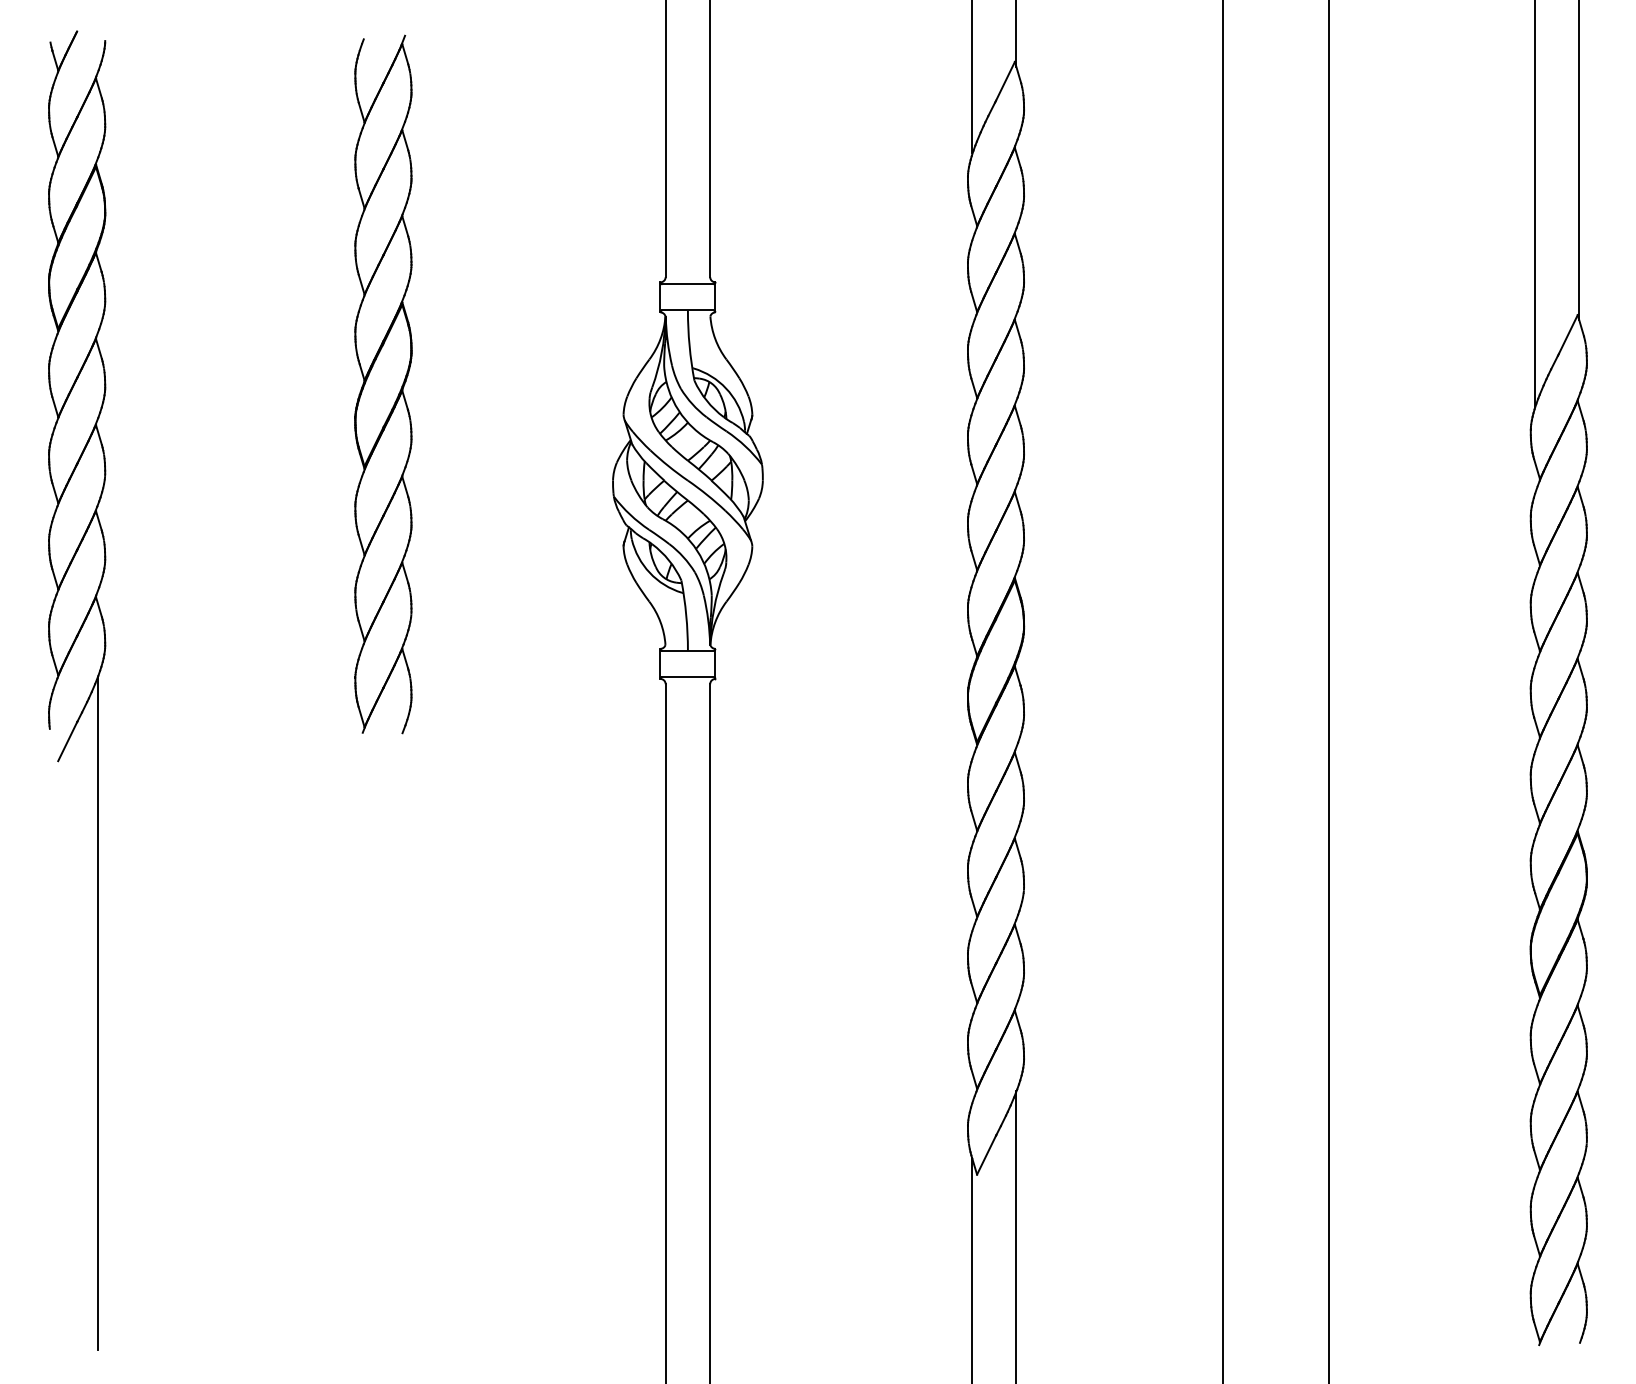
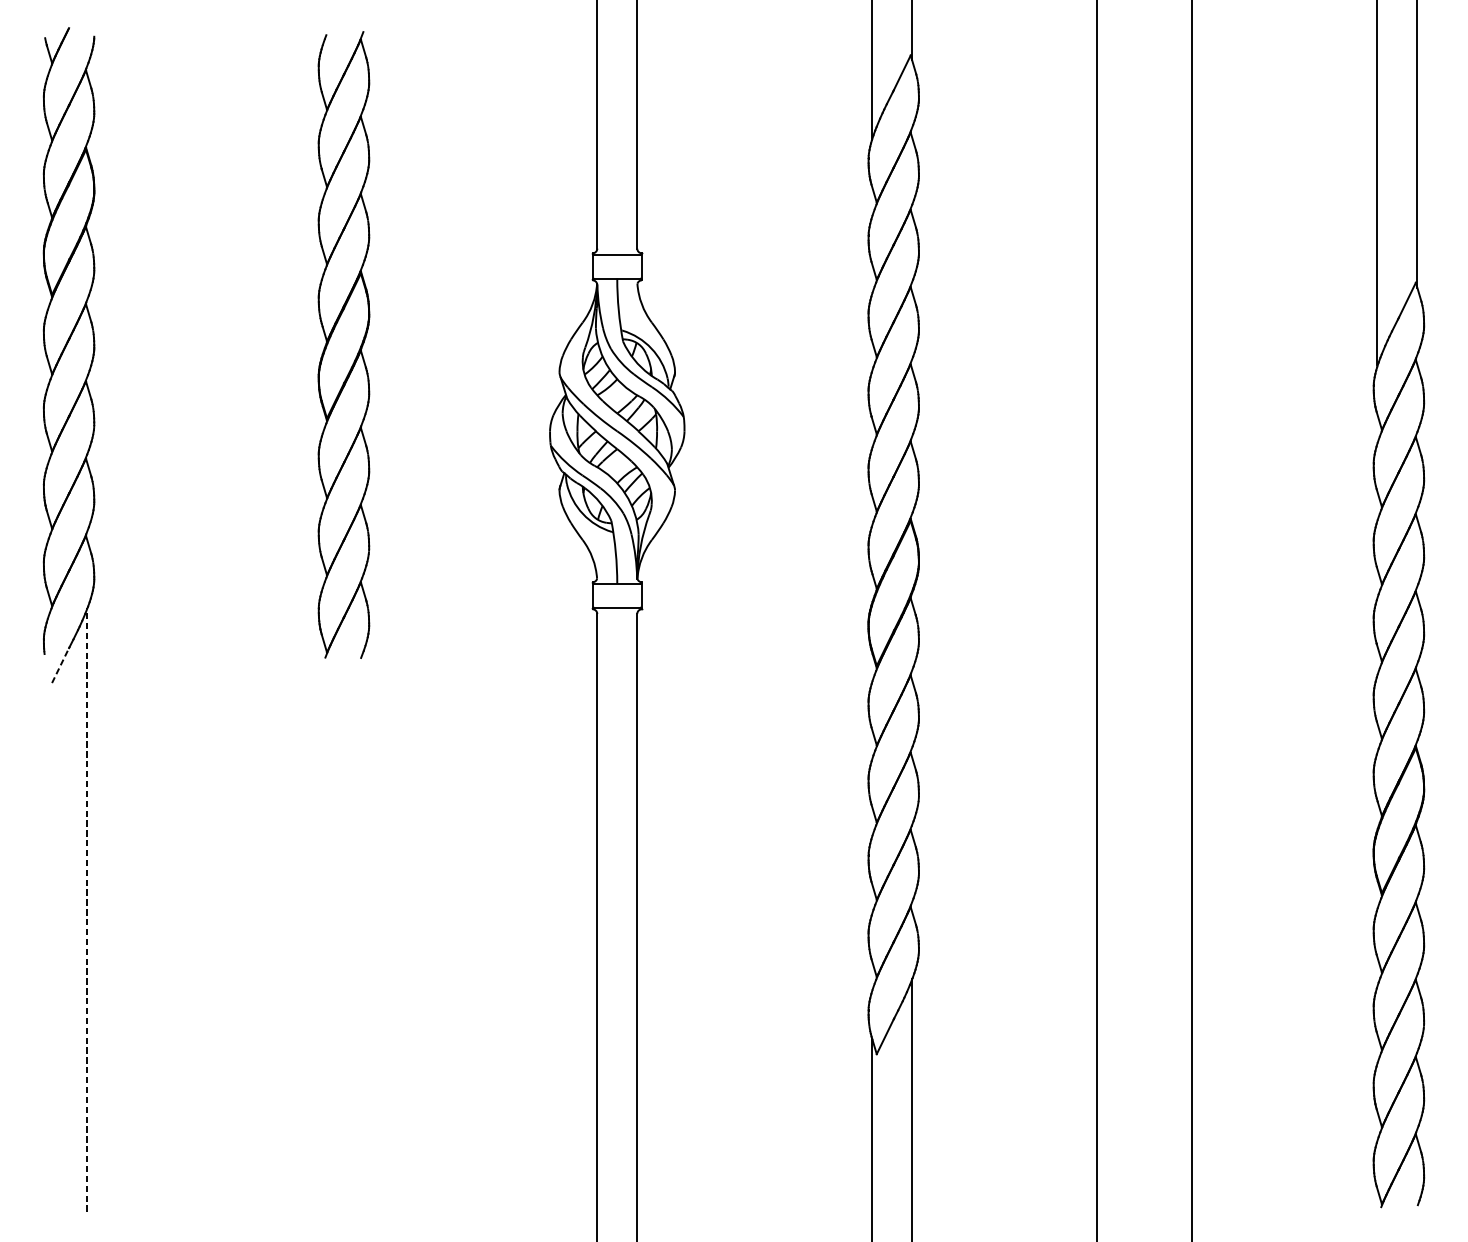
line: (67, 741) -> (60, 665), solid -> dashed
line: (97, 1013) -> (87, 909), solid -> dashed

